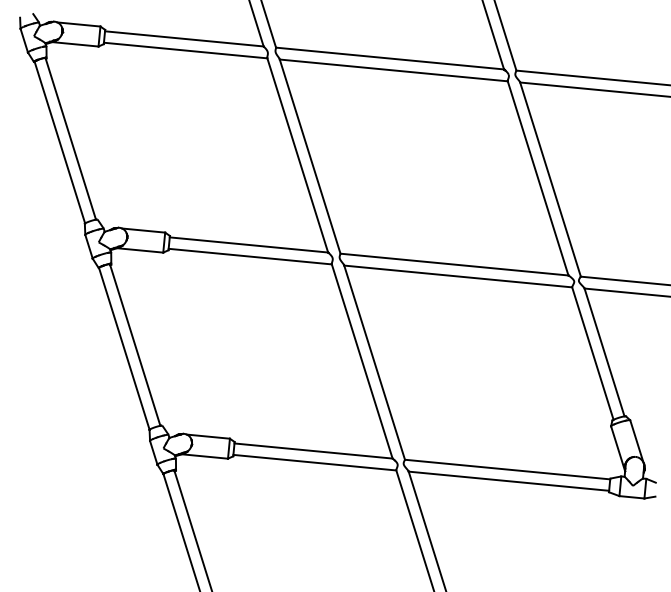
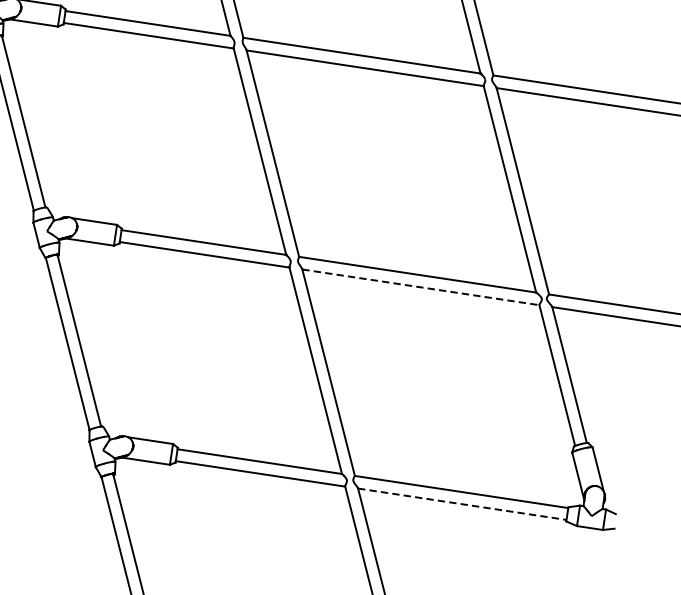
line: (458, 276) -> (421, 287), solid -> dashed
line: (508, 481) -> (461, 504), solid -> dashed

